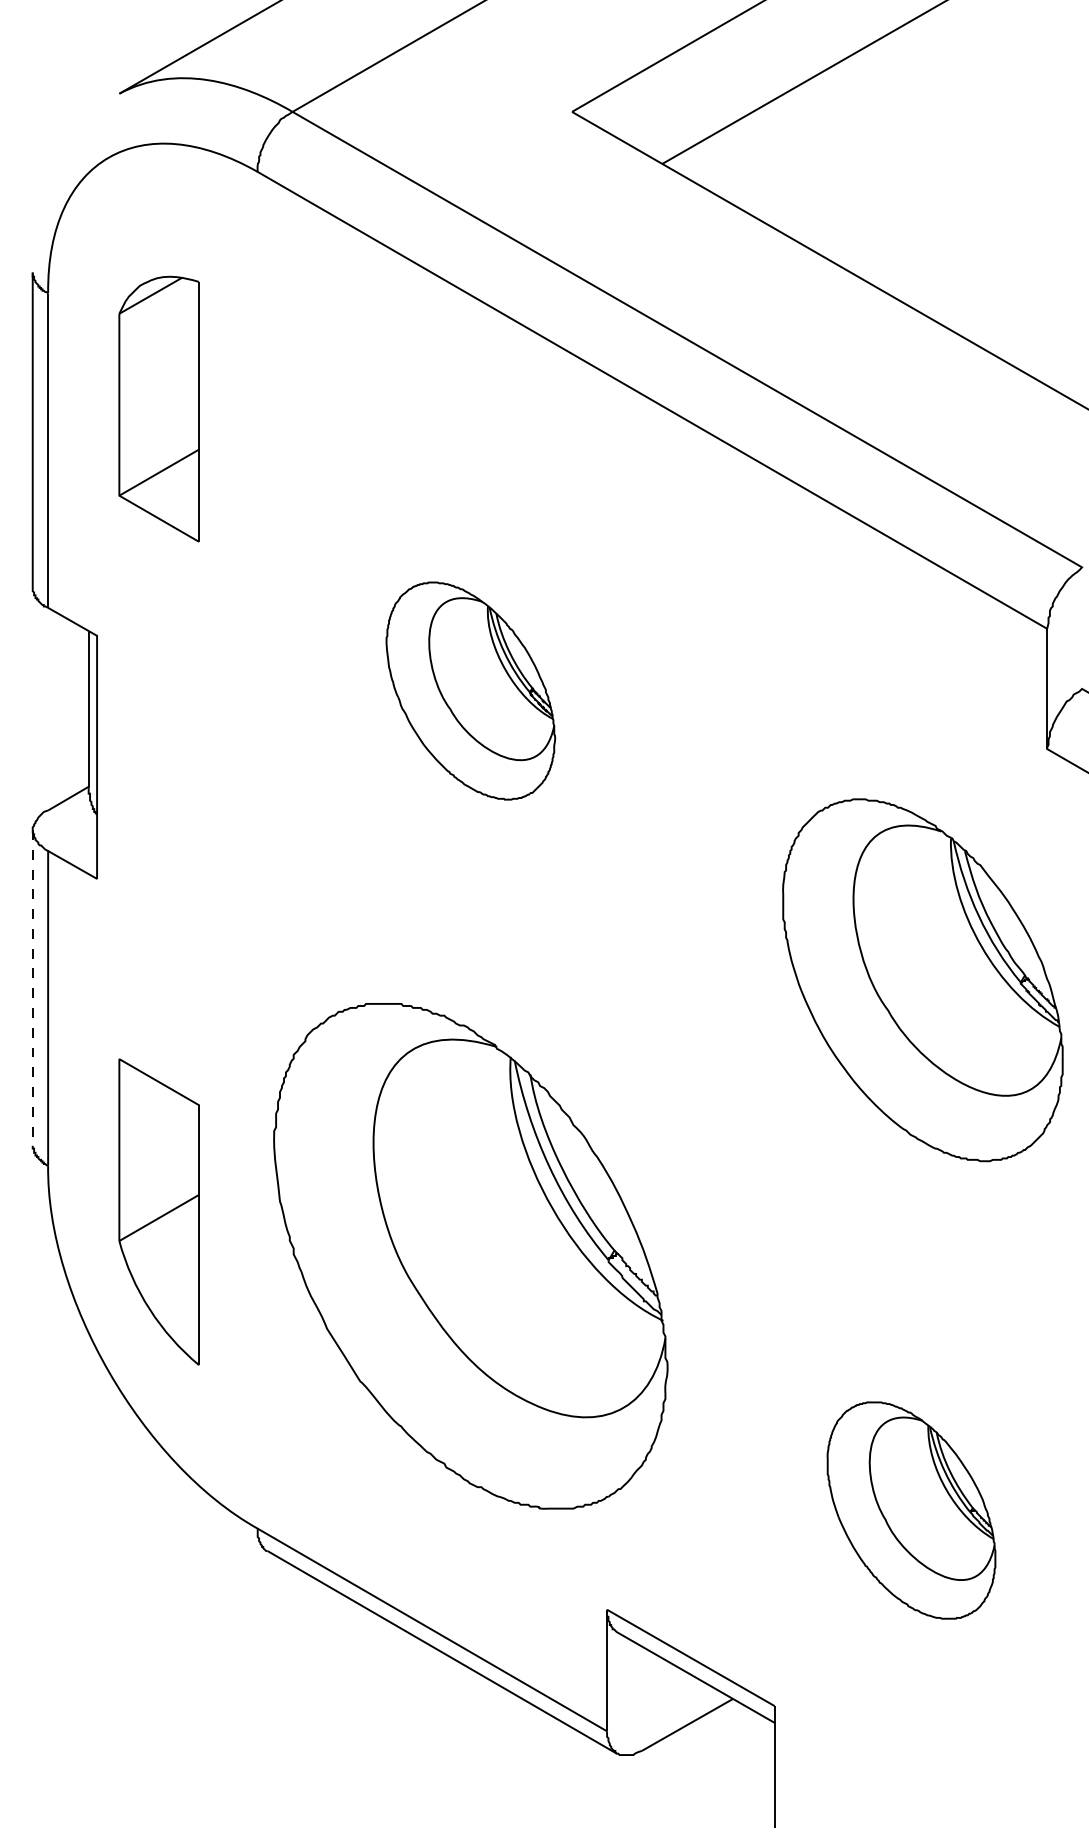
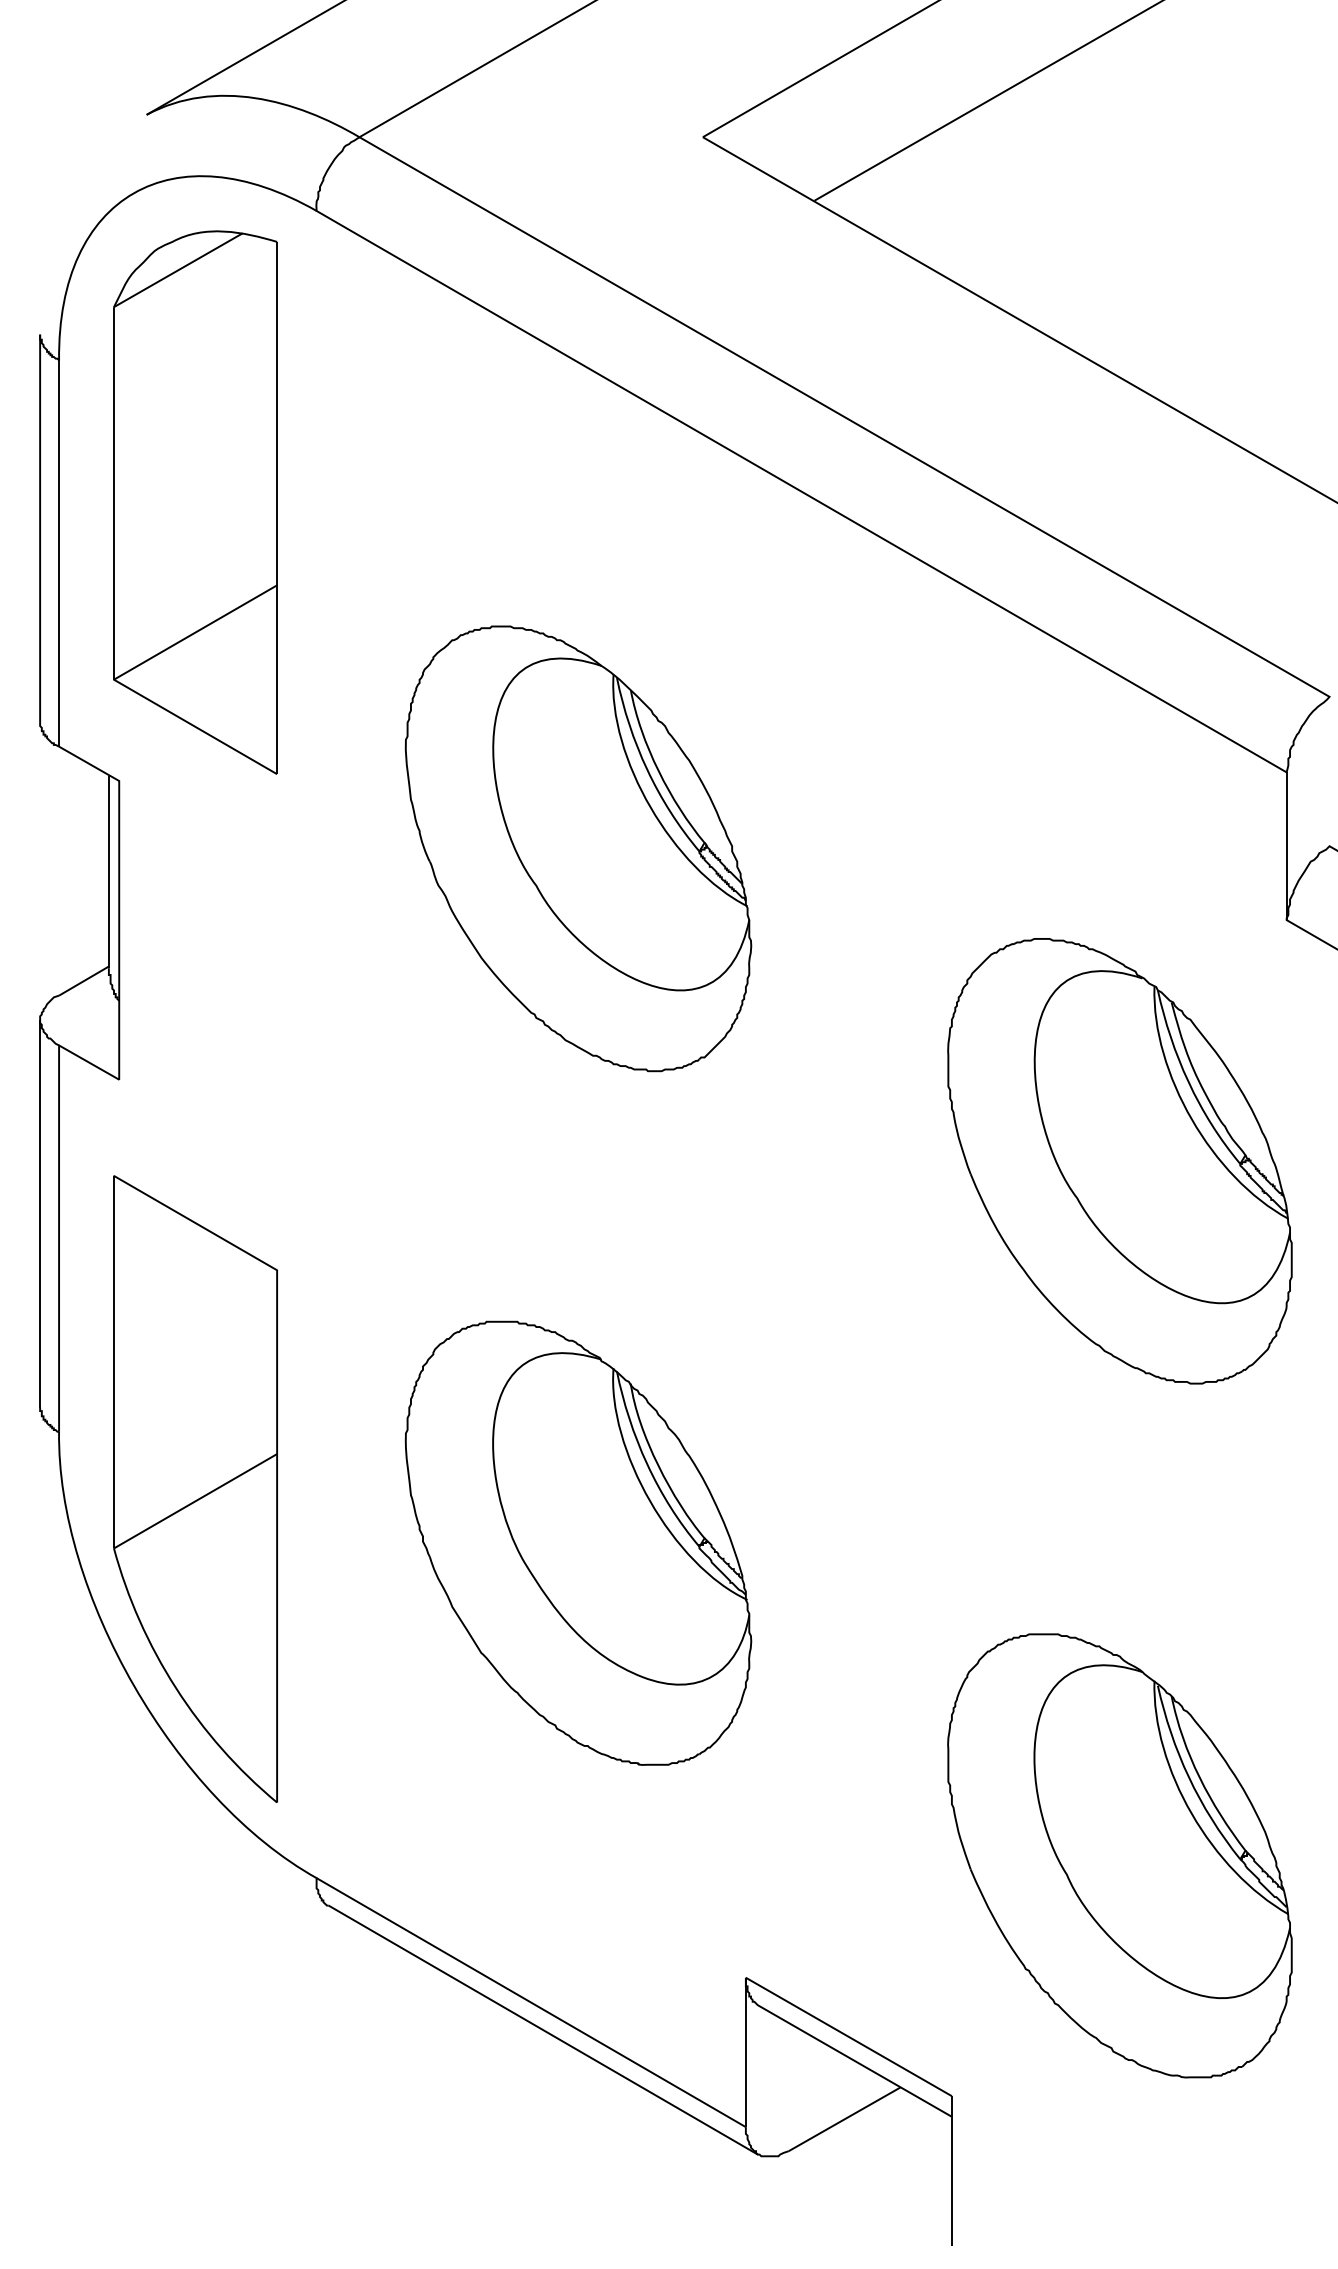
part: (159, 409) -> (195, 502), size x1.67
part: (470, 690) -> (578, 848), size x1.67
part: (922, 980) -> (1119, 1161), moved
line: (33, 987) -> (40, 1213), dashed -> solid
part: (159, 1211) -> (195, 1488), size x1.67
part: (470, 1255) -> (578, 1542), size x0.71
part: (911, 1510) -> (1119, 1855), size x1.67

